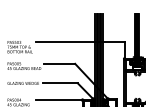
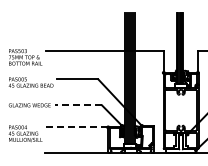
line: (60, 83) -> (78, 105), solid -> dashed
line: (58, 100) -> (76, 127), solid -> dashed

